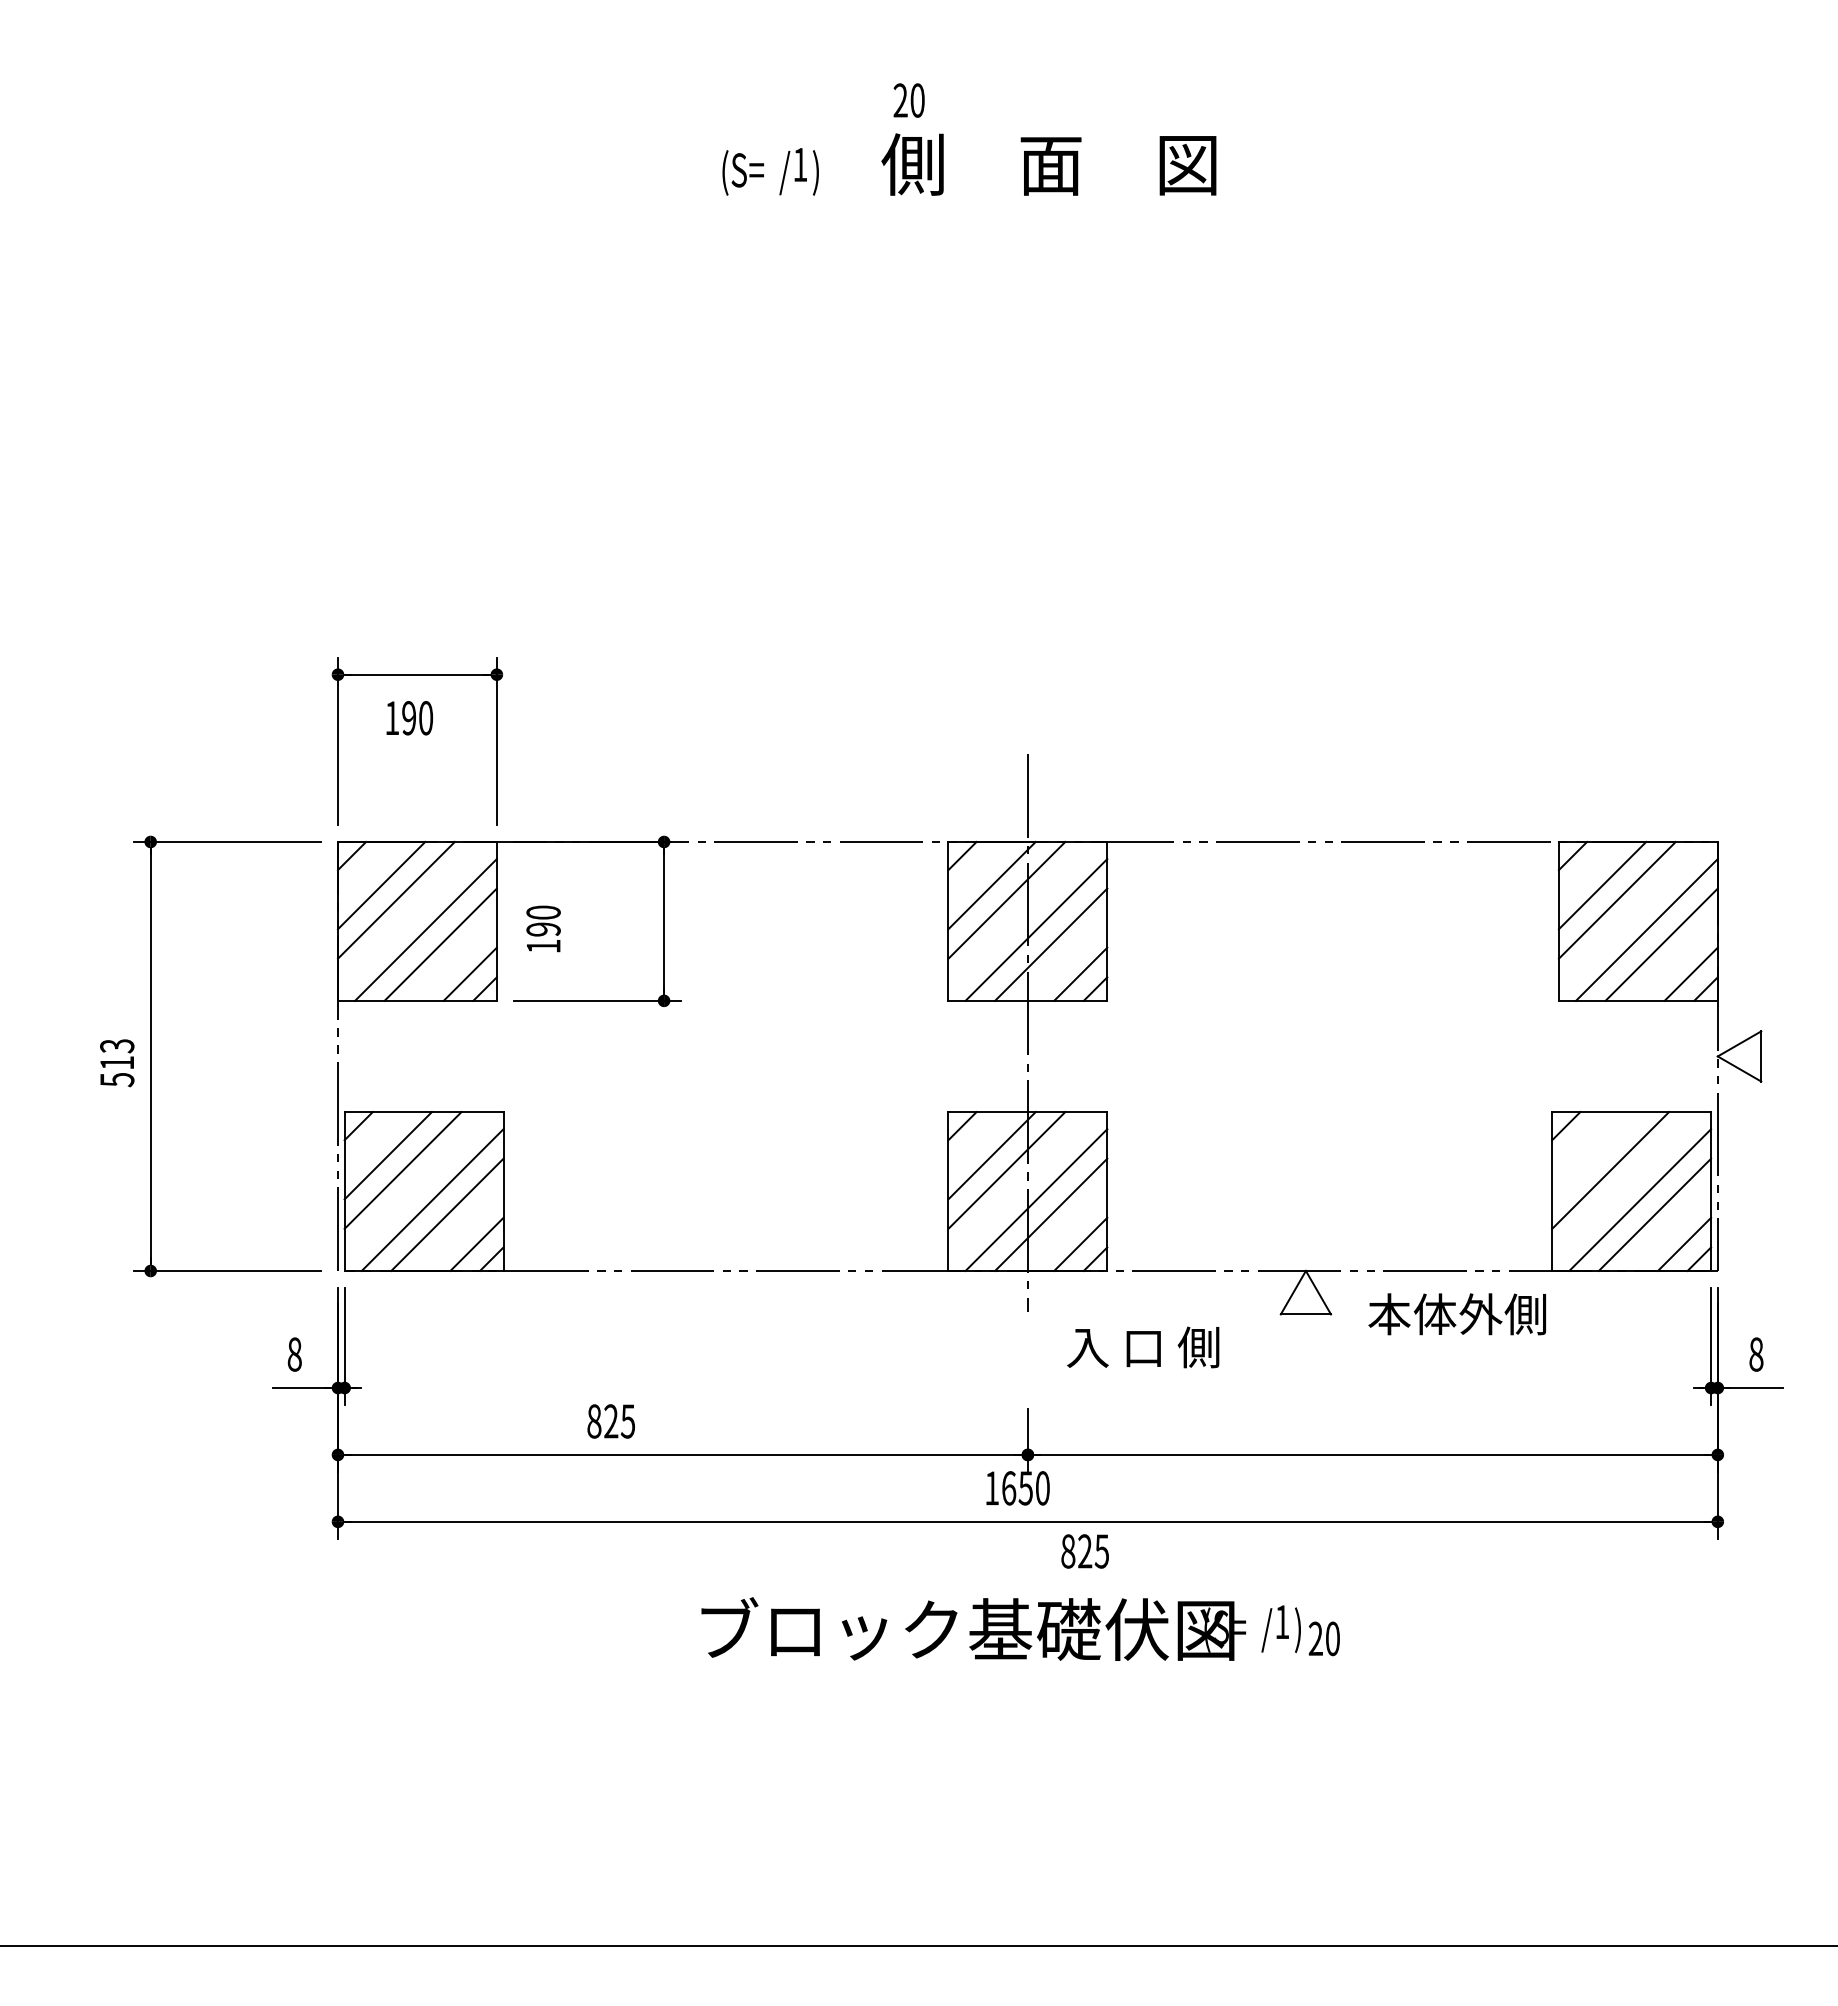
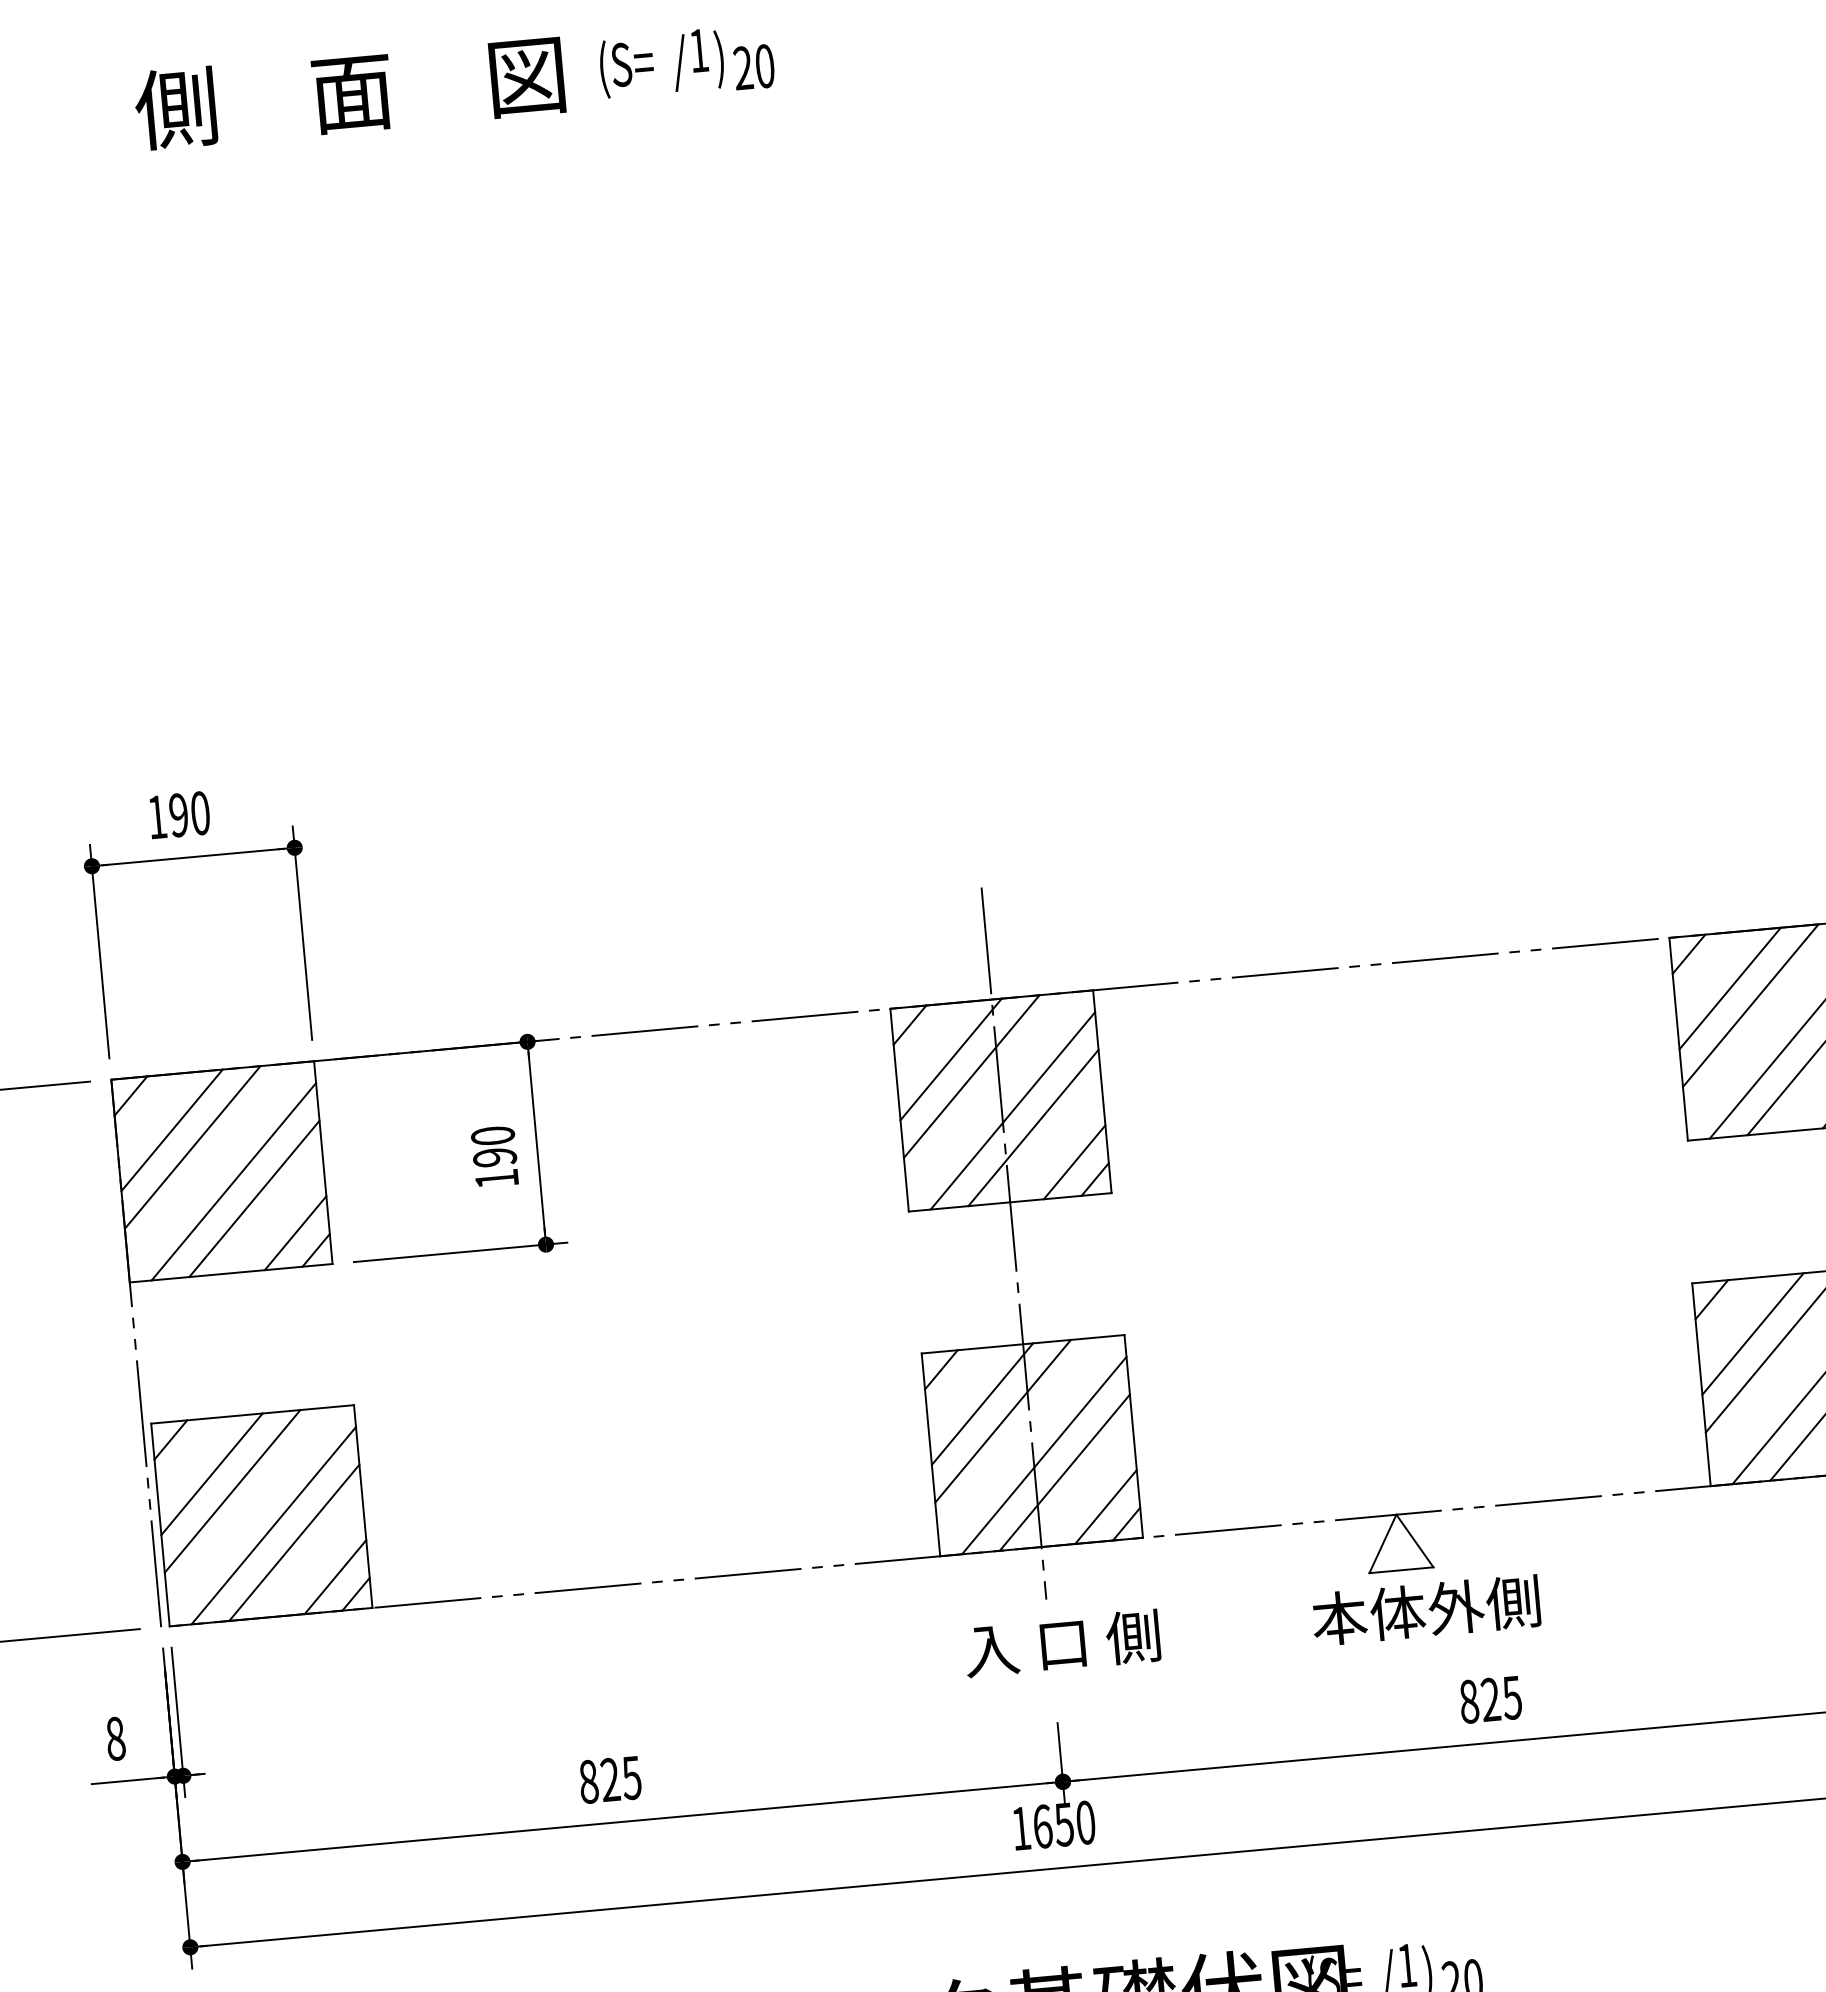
text: (1048, 164) -> (349, 92), moved
text: (770, 171) -> (661, 62), moved
text: (409, 718) -> (179, 815), moved
text: (543, 928) -> (494, 1156), moved
line: (1595, 1155) -> (1752, 1333), added
text: (1456, 1314) -> (1425, 1610), moved
text: (1143, 1347) -> (1062, 1643), moved
text: (610, 1421) -> (609, 1780), moved
text: (1084, 1551) -> (1489, 1699), moved

